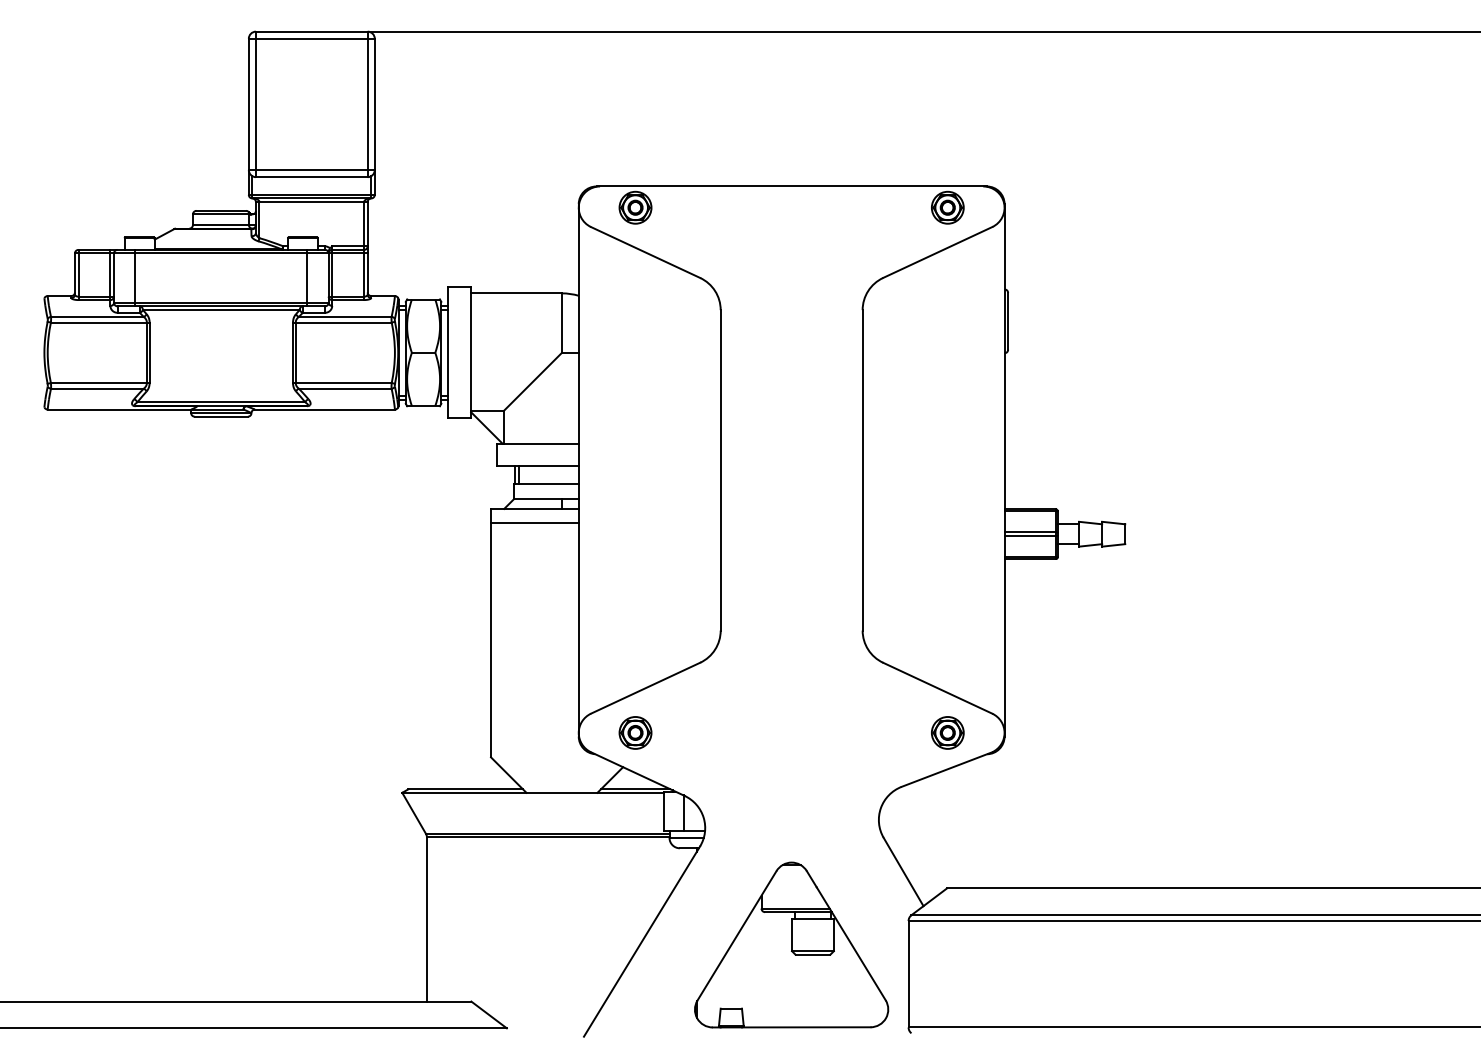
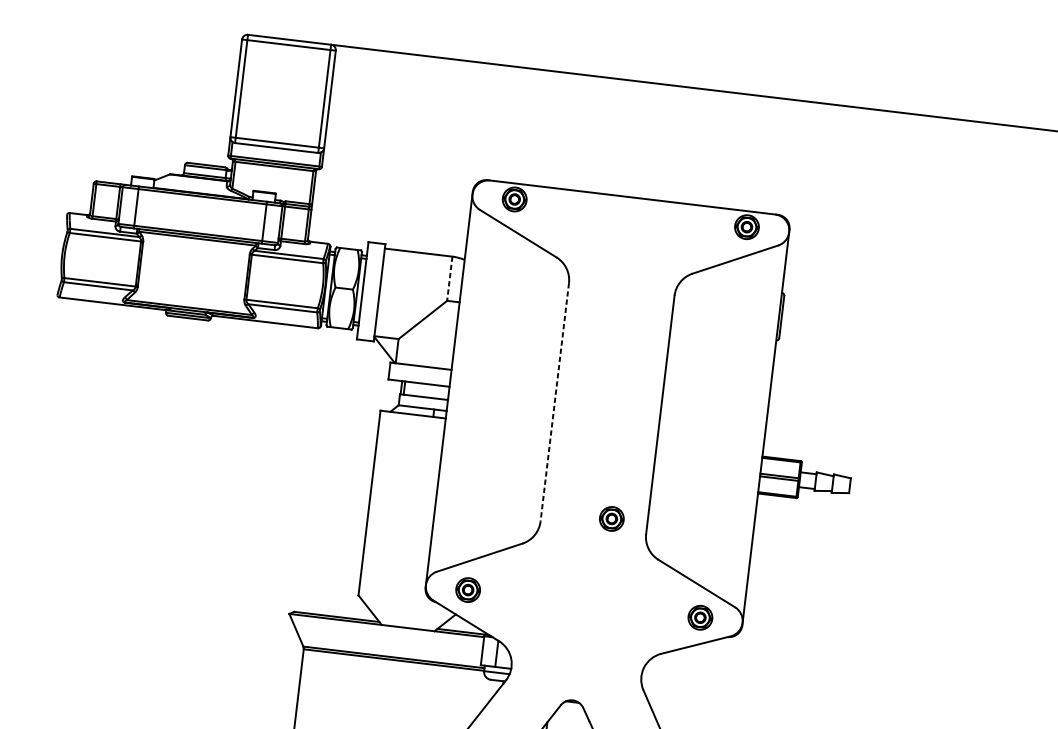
line: (561, 323) -> (449, 279), solid -> dashed
line: (720, 470) -> (554, 402), solid -> dashed
line: (534, 523) -> (411, 425), removed
part: (814, 615) -> (611, 518), added

